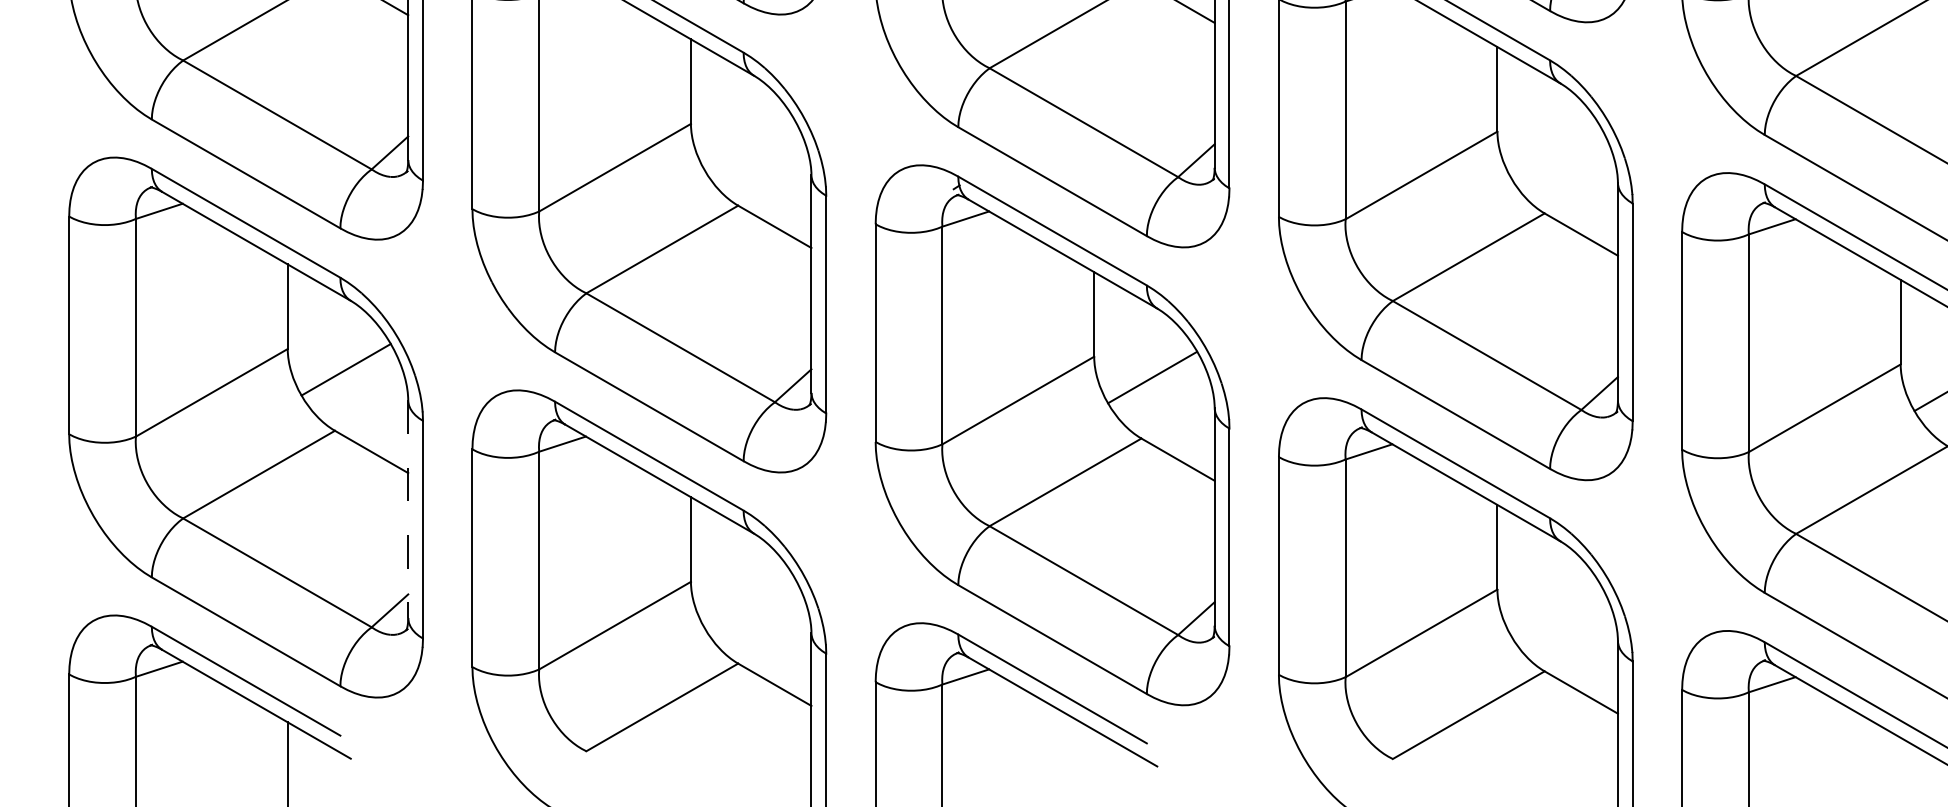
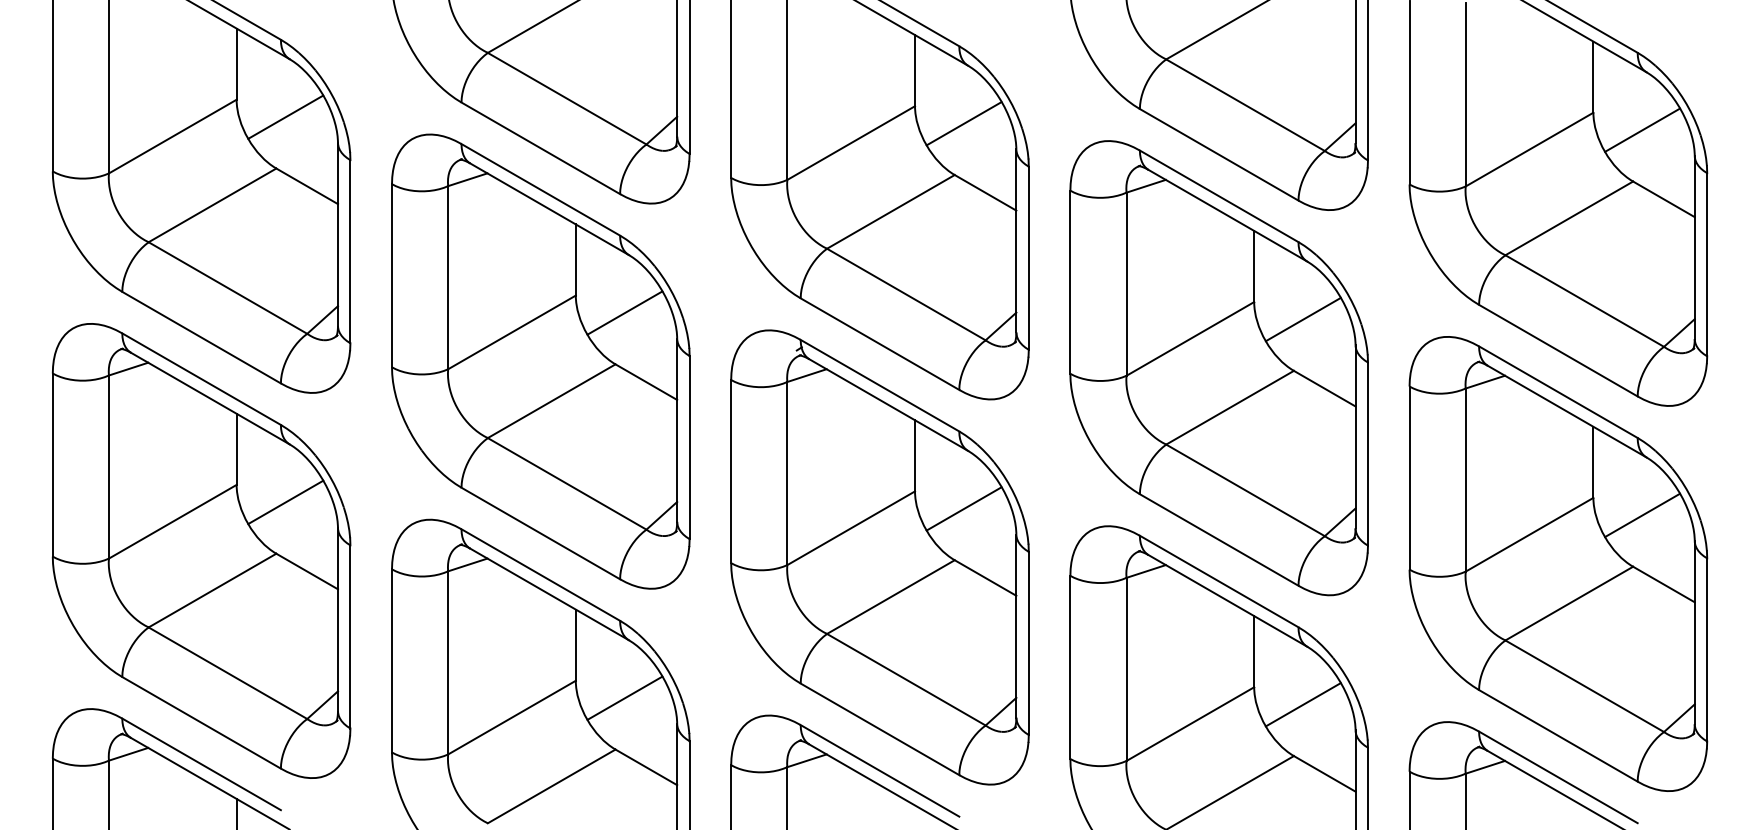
line: (748, 144) -> (624, 312), added
line: (1554, 152) -> (1302, 319), added
line: (408, 509) -> (338, 619), dashed -> solid
line: (748, 601) -> (624, 697), added
line: (1554, 610) -> (1302, 704), added

